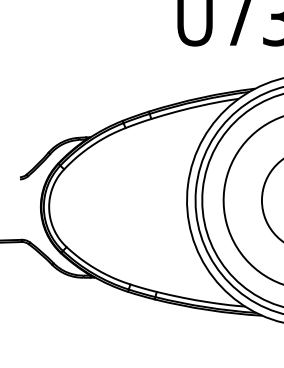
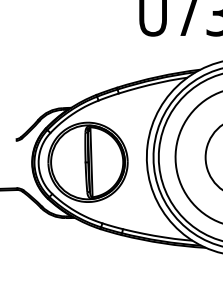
part: (111, 206) -> (87, 162), added

